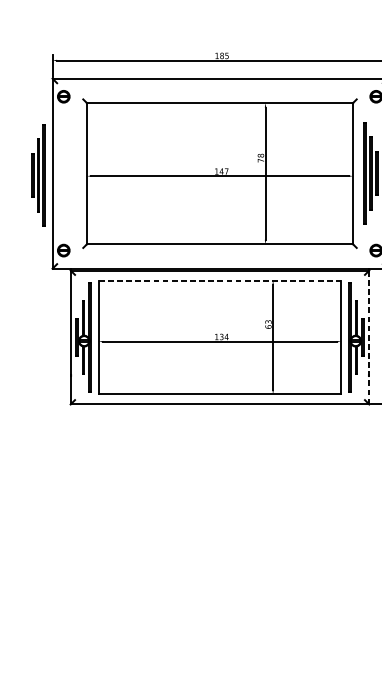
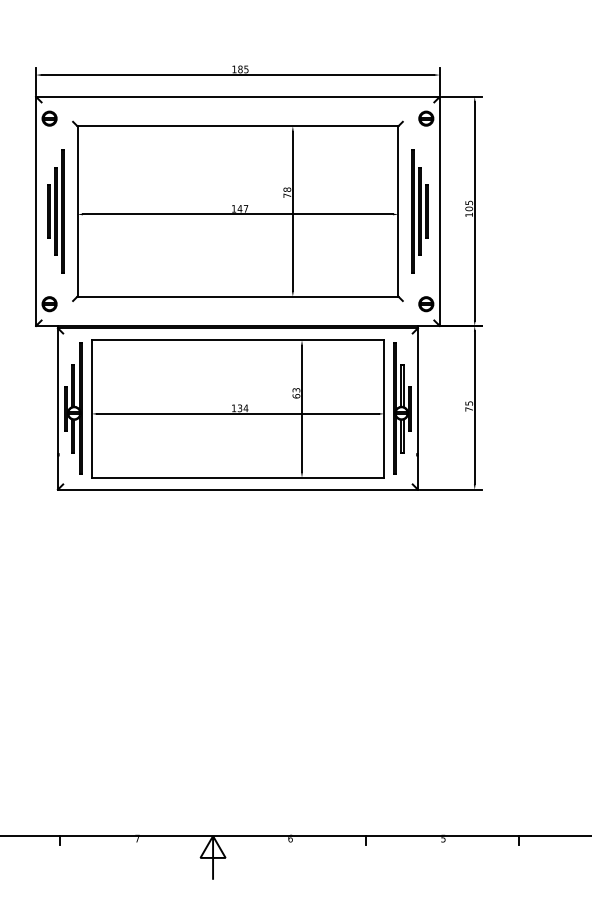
part: (37, 175) -> (55, 211), moved
line: (220, 280) -> (238, 340), dashed -> solid
line: (369, 337) -> (418, 408), dashed -> solid

